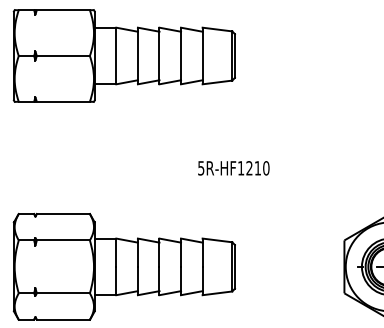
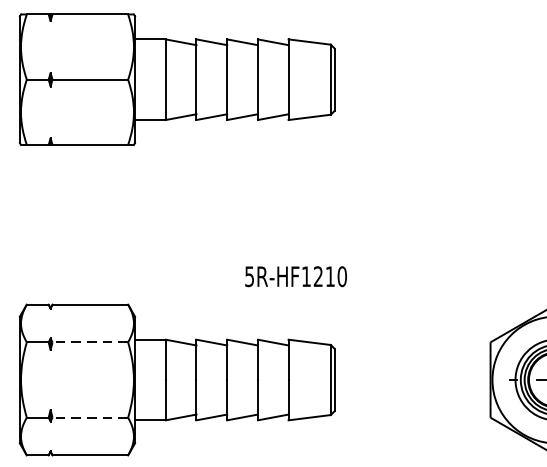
text: (233, 168) -> (295, 276), moved
line: (63, 240) -> (90, 342), solid -> dashed
line: (63, 293) -> (90, 417), solid -> dashed

